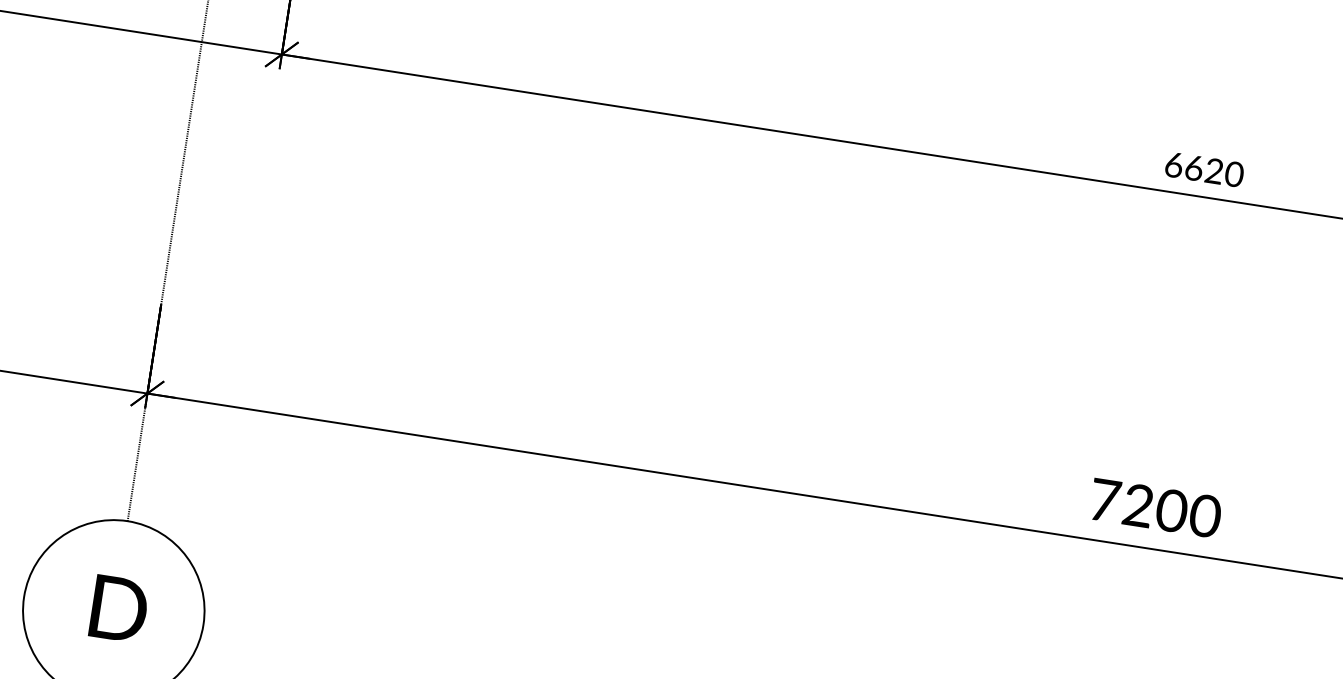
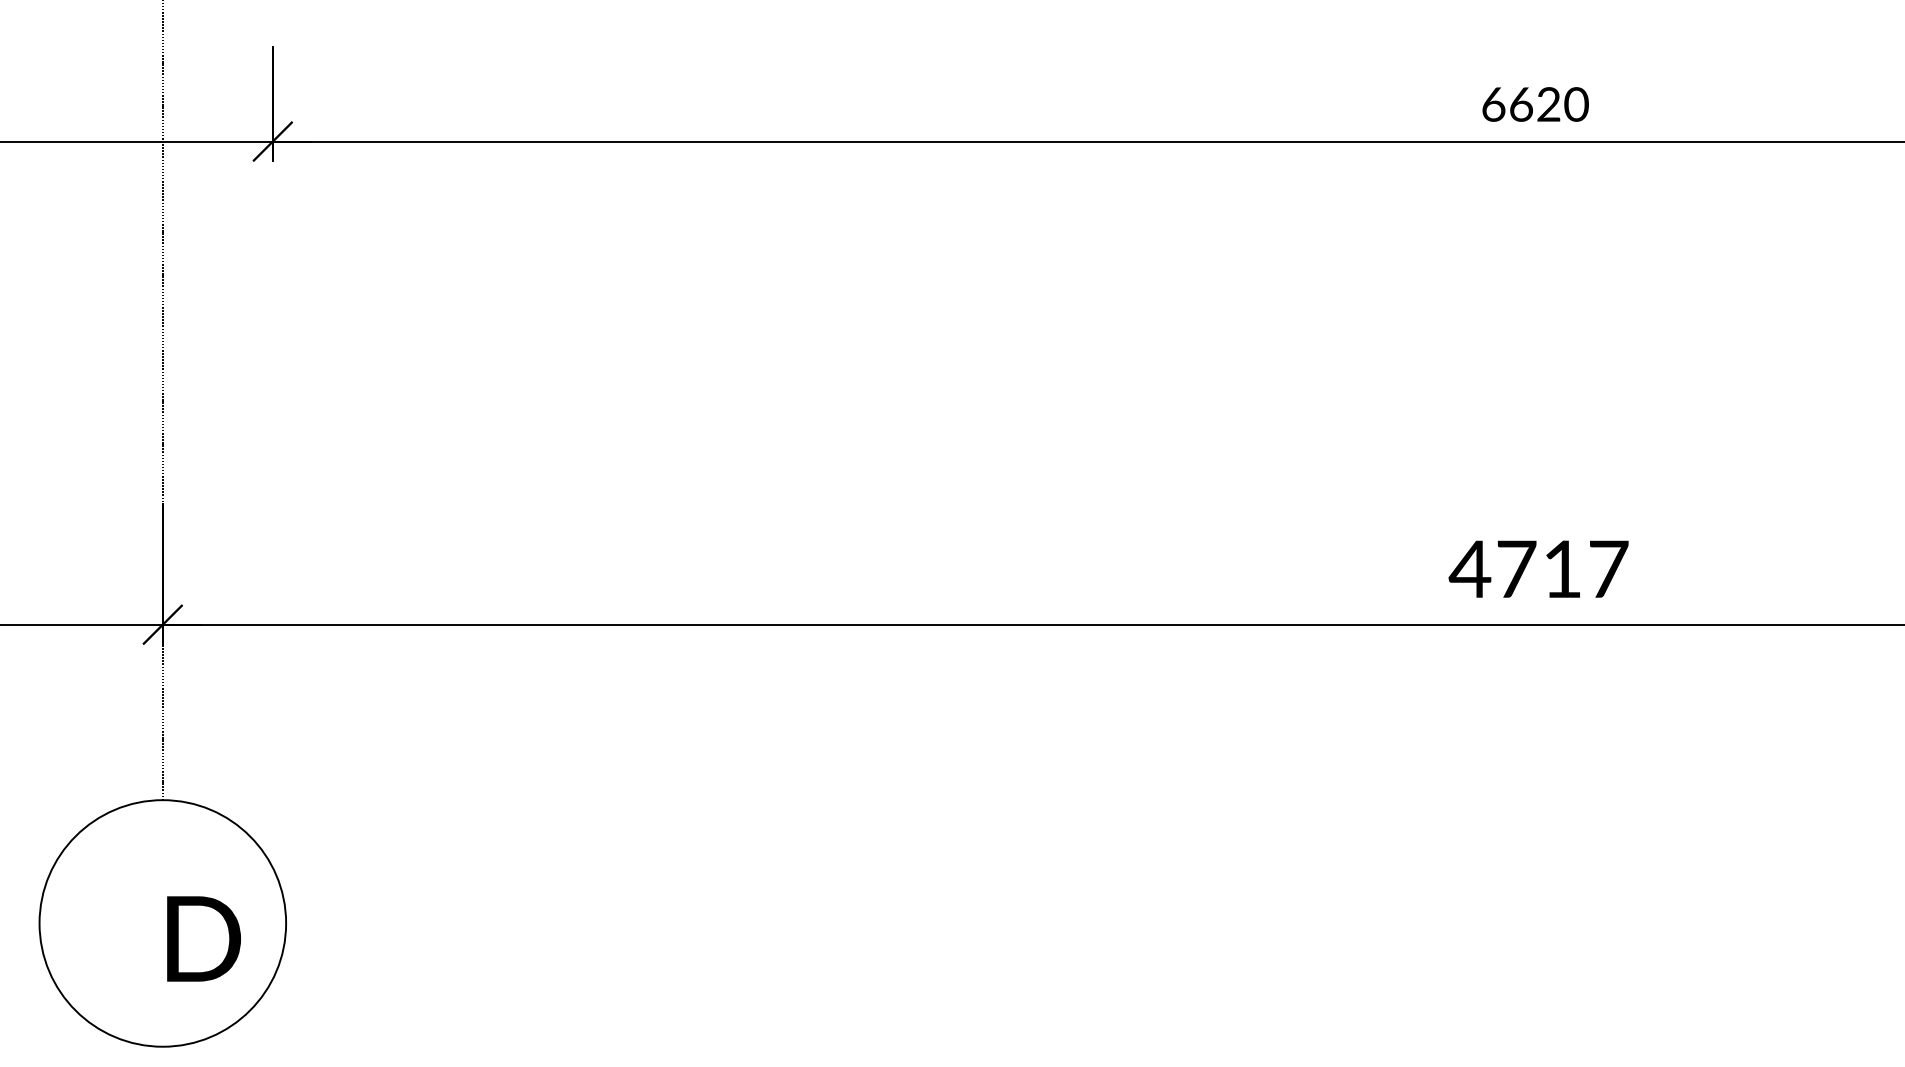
text: (1154, 508) -> (1538, 569), 7200 -> 4717
text: (119, 608) -> (203, 938), moved

